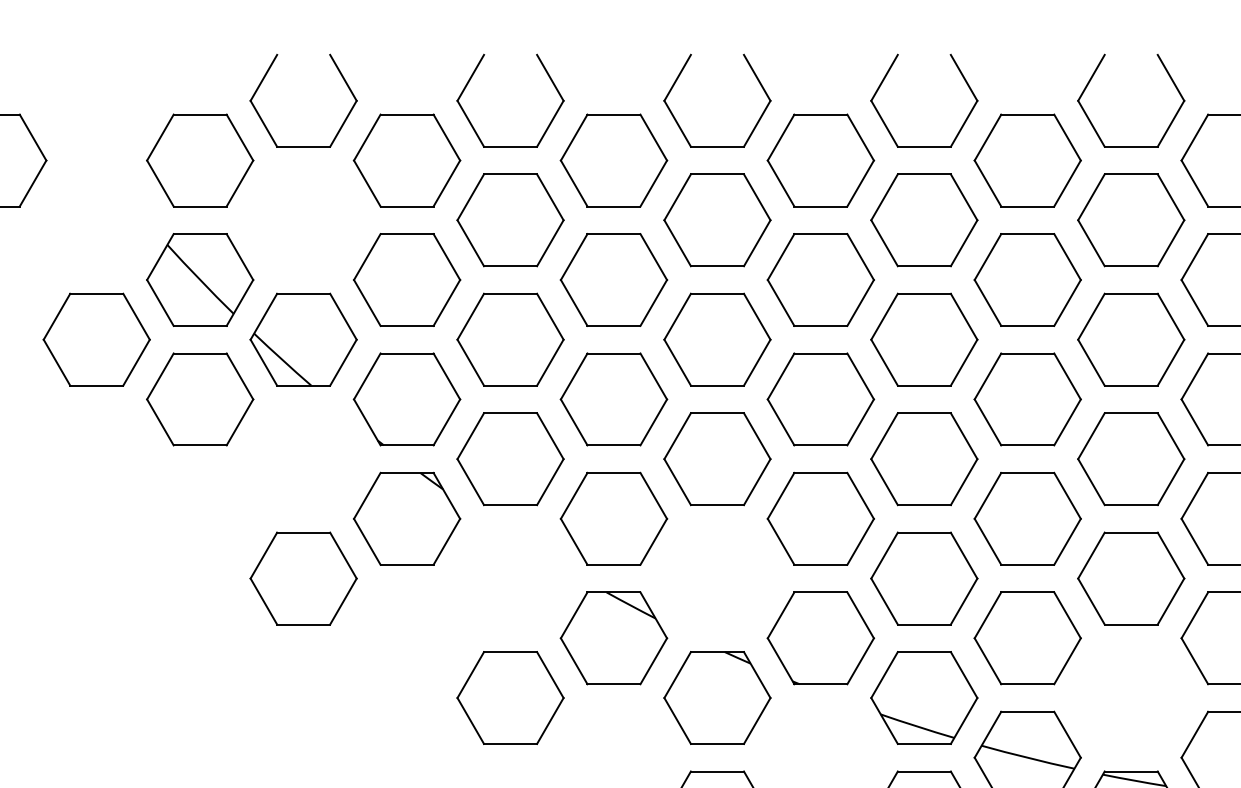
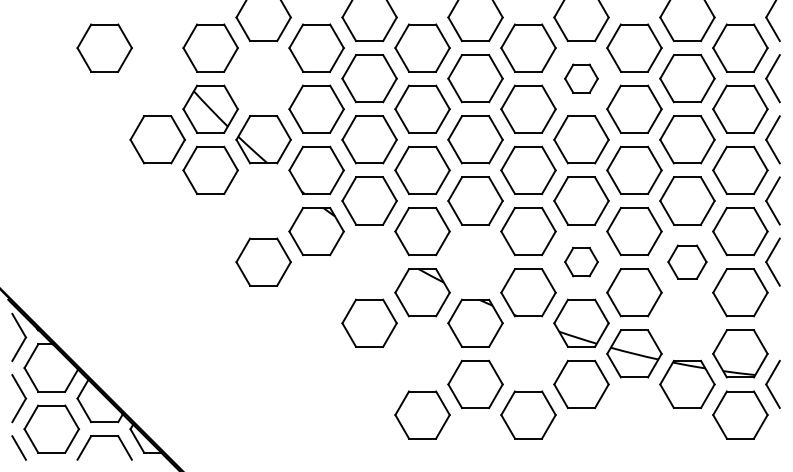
part: (924, 219) -> (581, 78), size x0.6
part: (924, 577) -> (581, 261), size x0.6
part: (1131, 577) -> (687, 261), size x0.7

